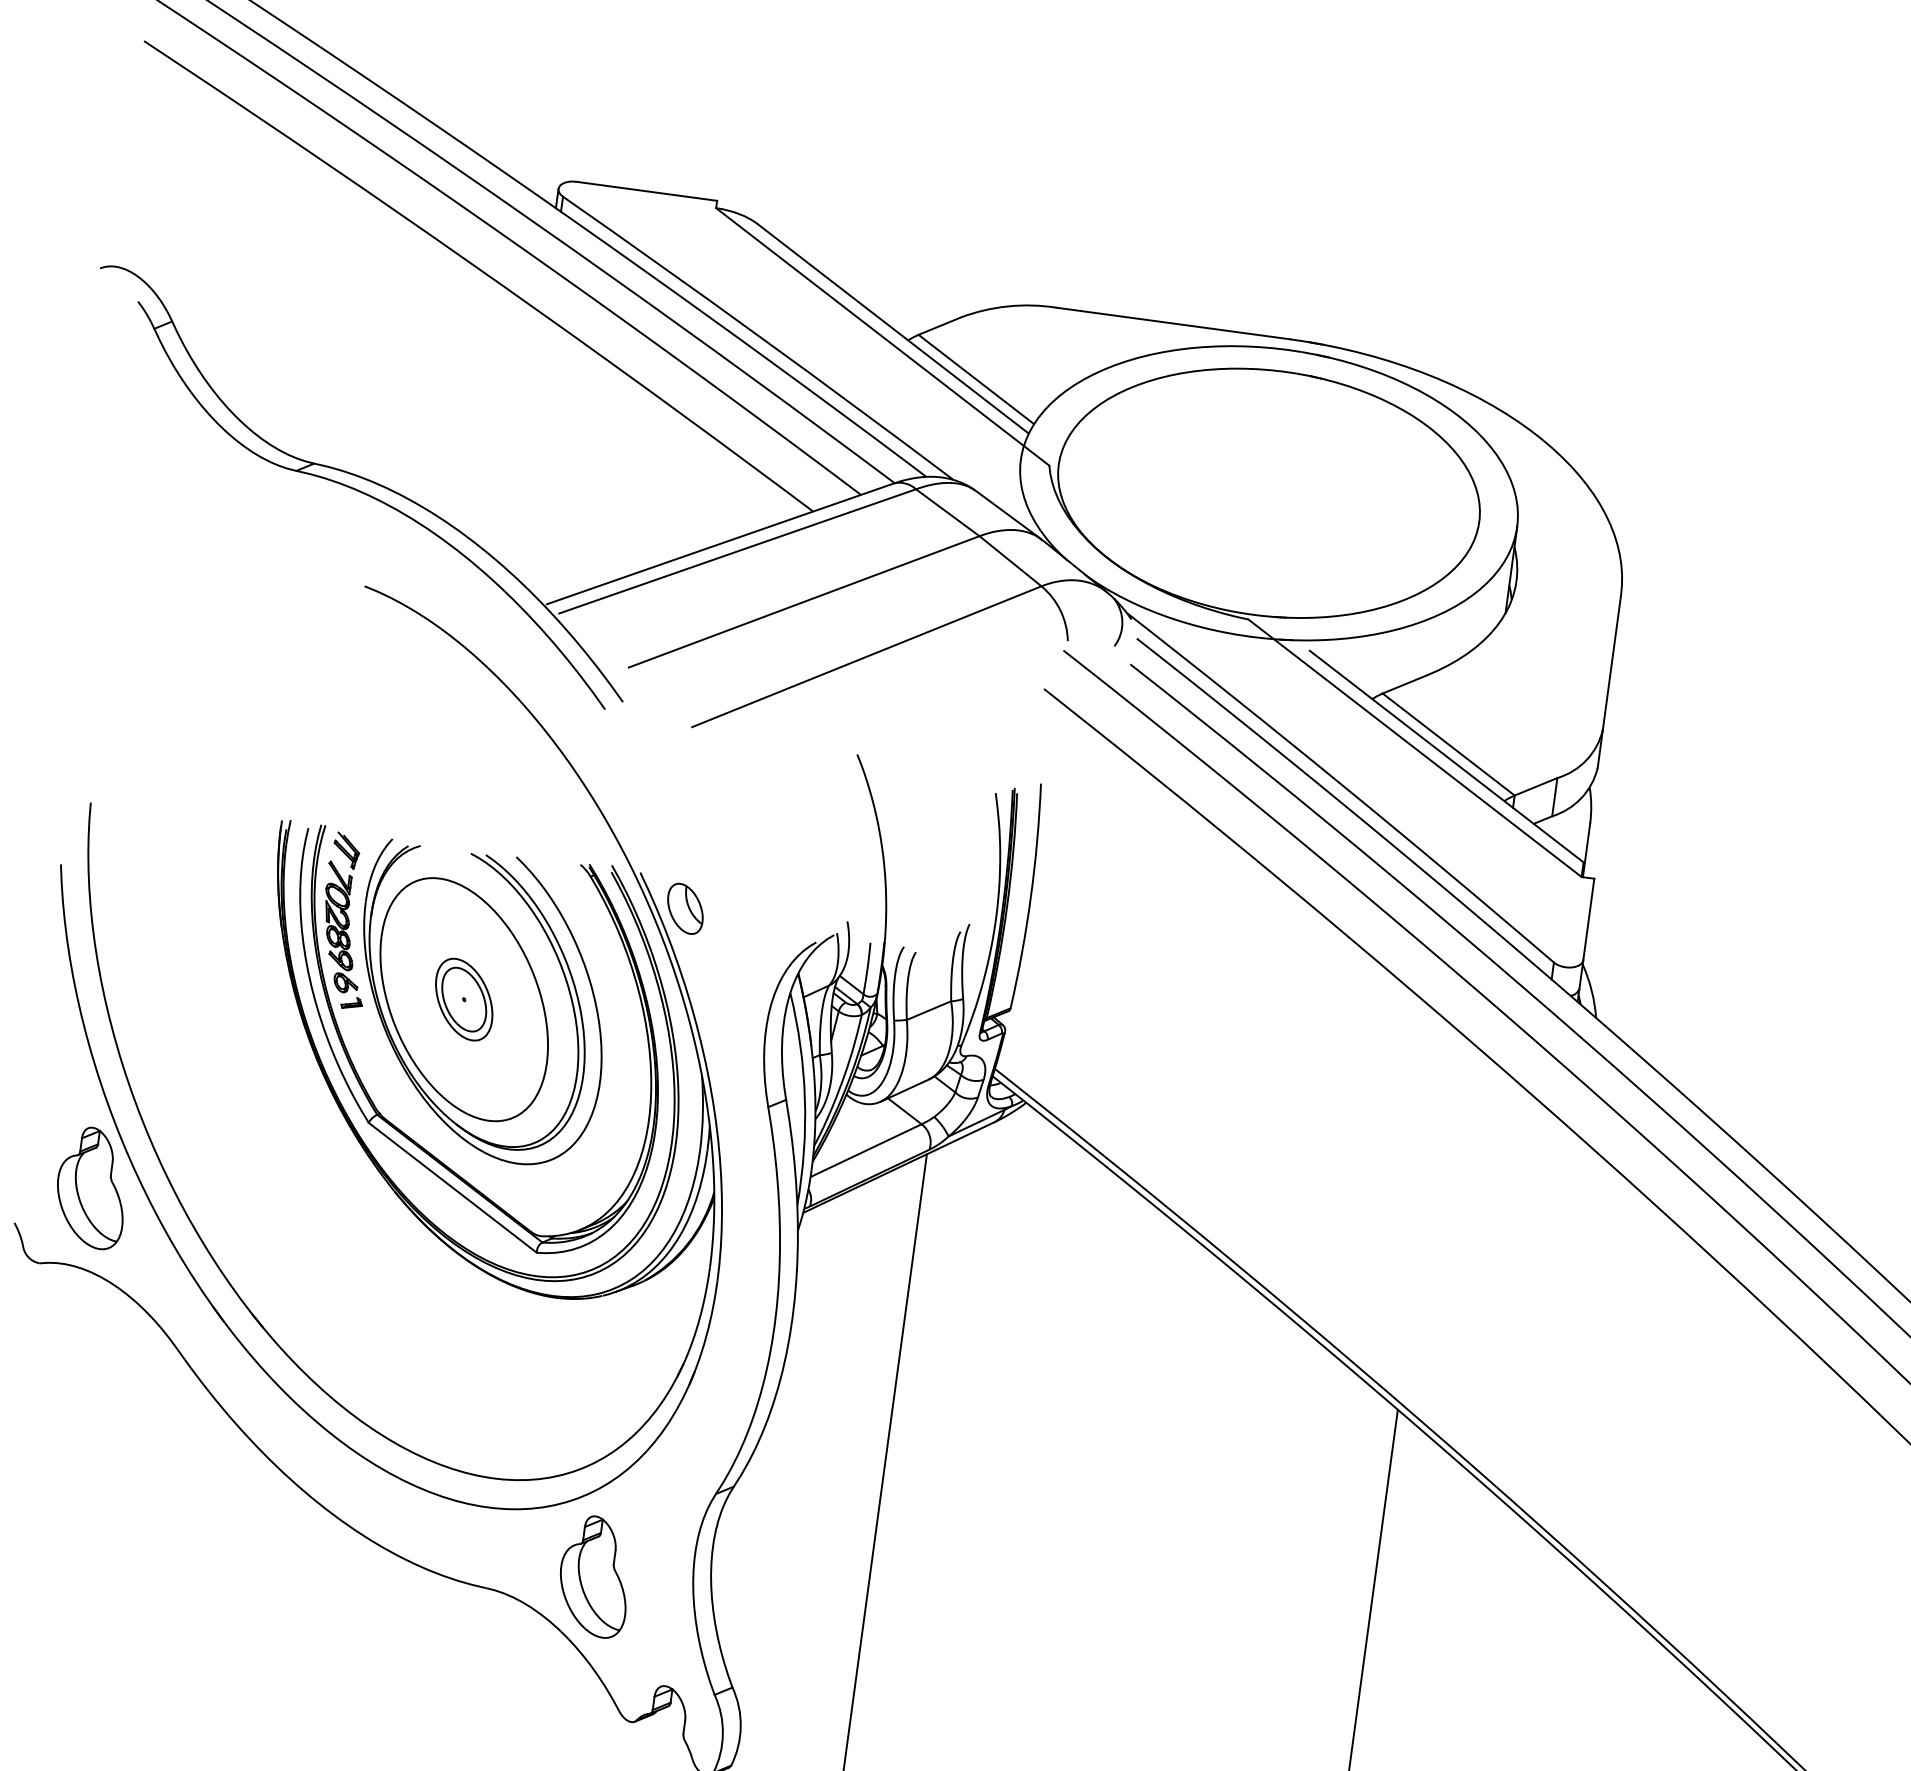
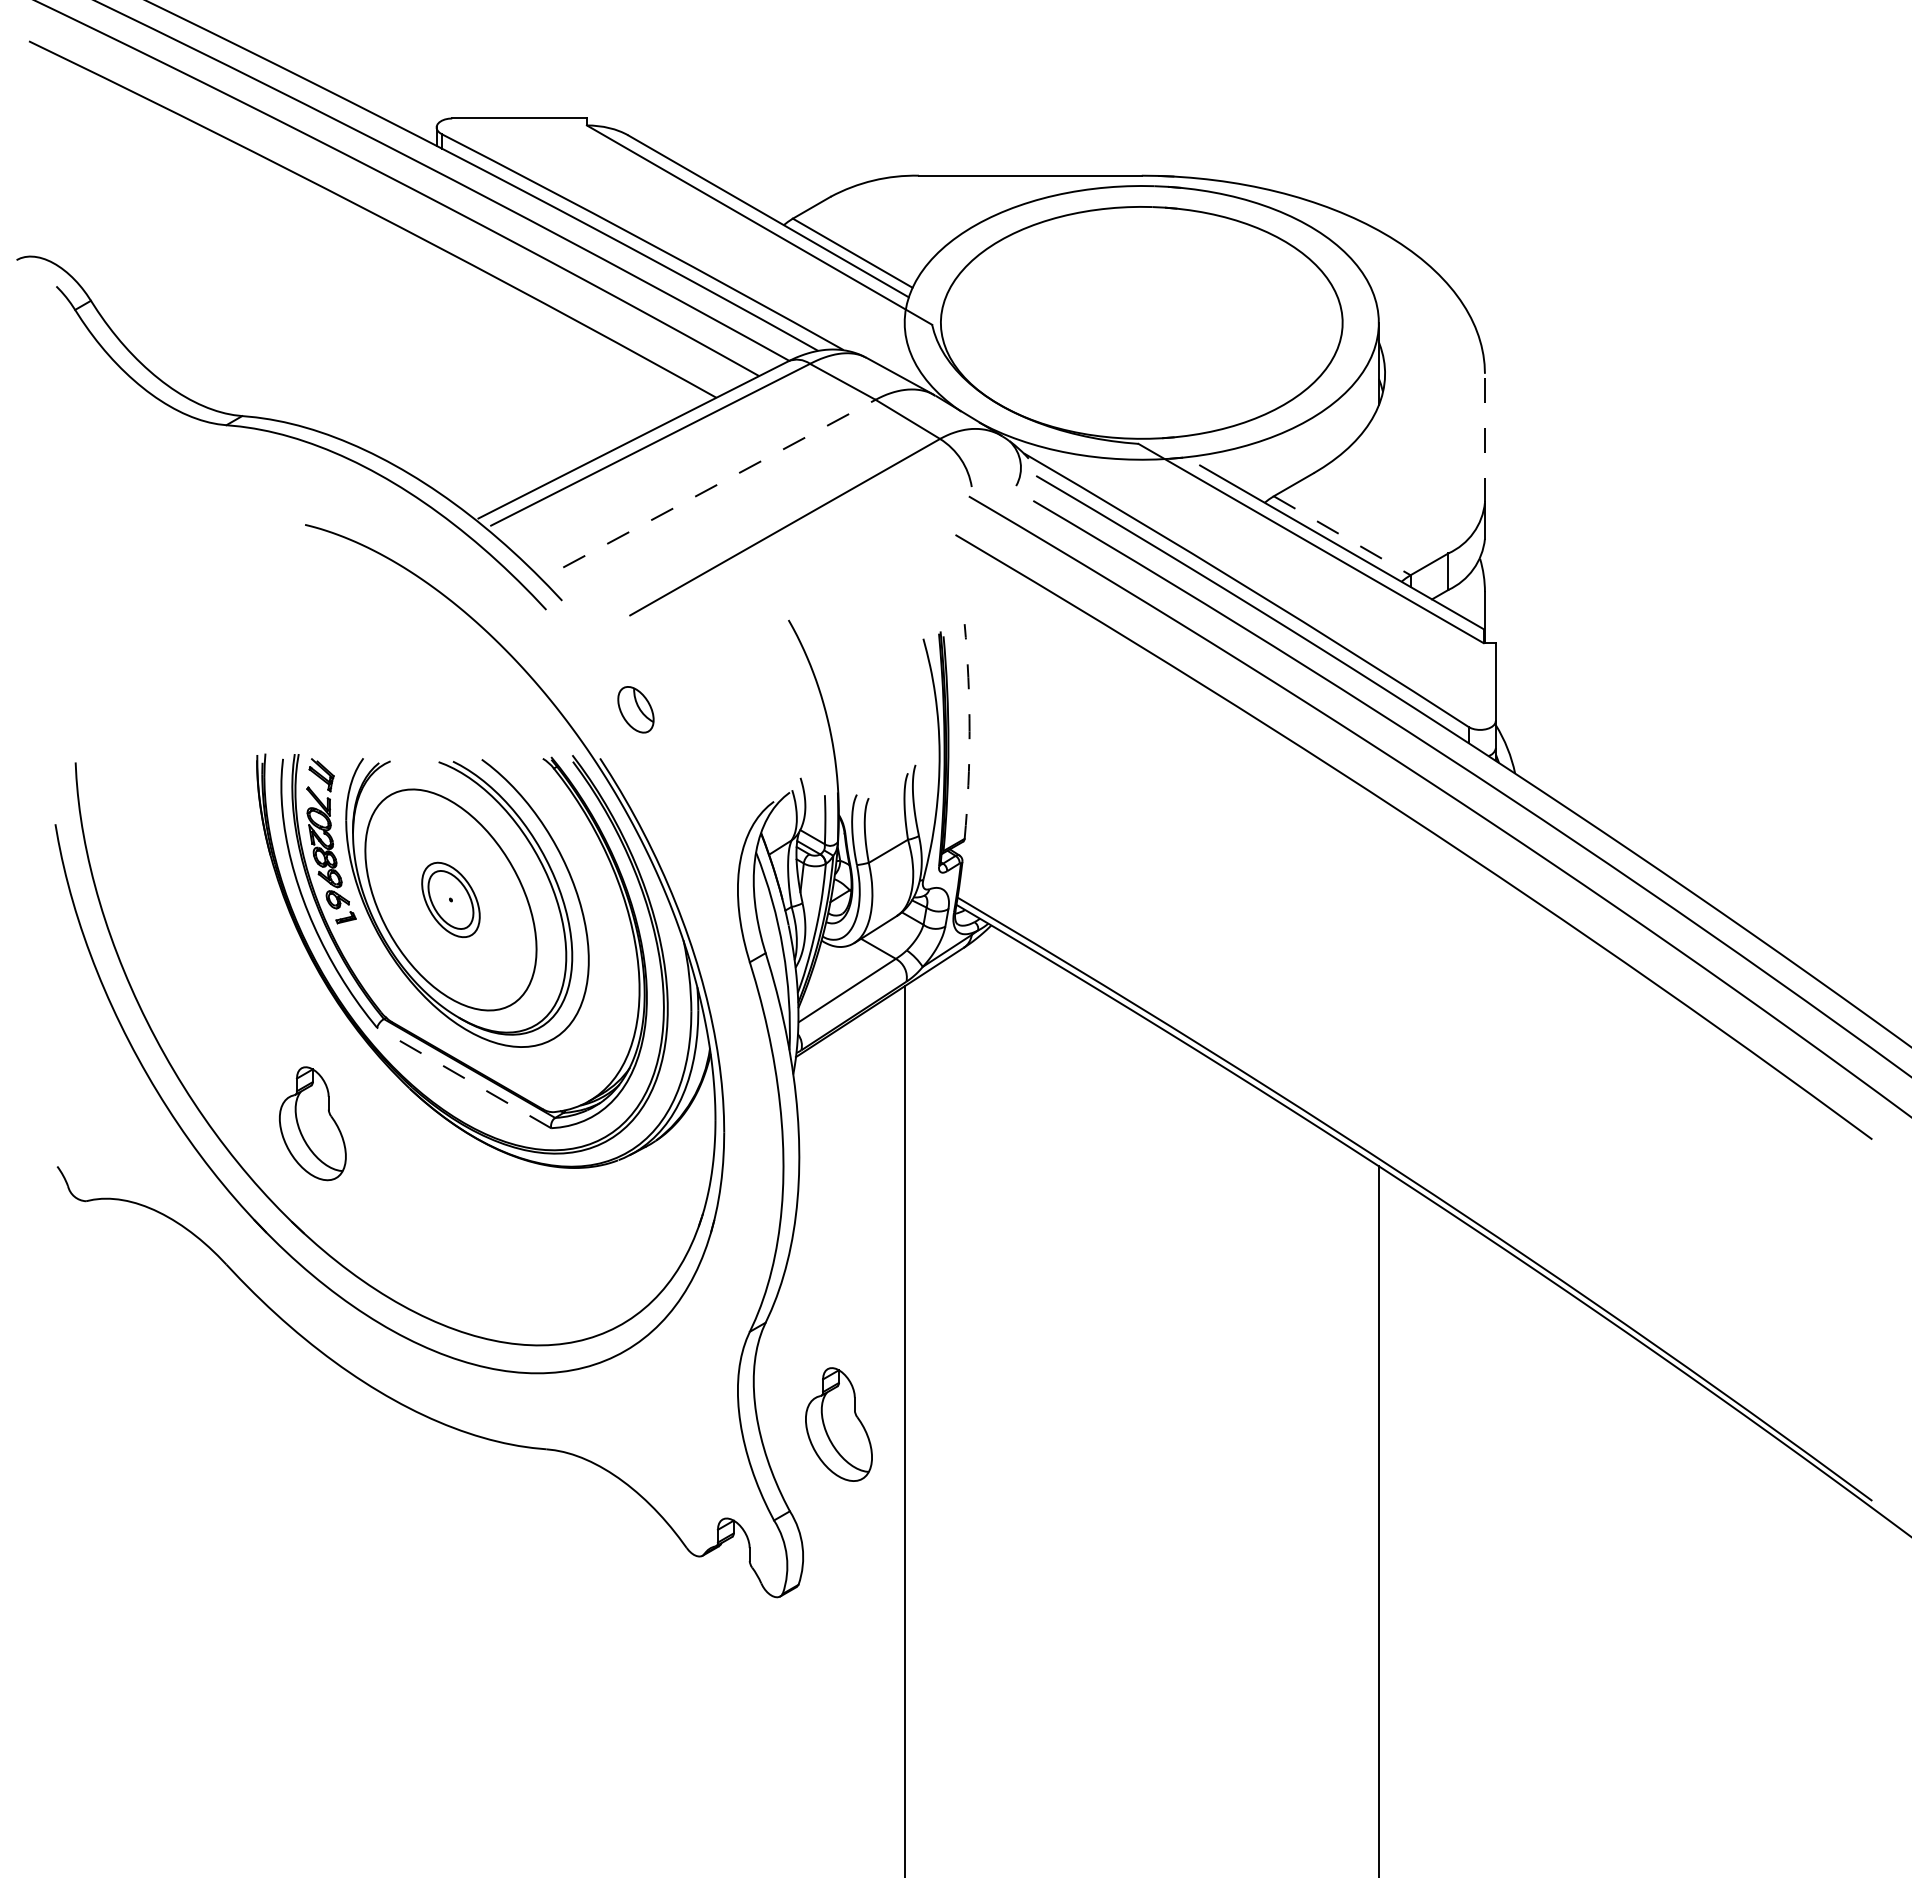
line: (804, 601) -> (719, 483), solid -> dashed
line: (1611, 661) -> (1484, 437), solid -> dashed
line: (1449, 744) -> (1342, 535), solid -> dashed
arc: (1030, 896) -> (969, 731), solid -> dashed
part: (684, 908) -> (635, 709), moved
part: (91, 1187) -> (312, 1123), moved
line: (453, 1187) -> (464, 1077), solid -> dashed
part: (594, 1576) -> (838, 1424), moved

